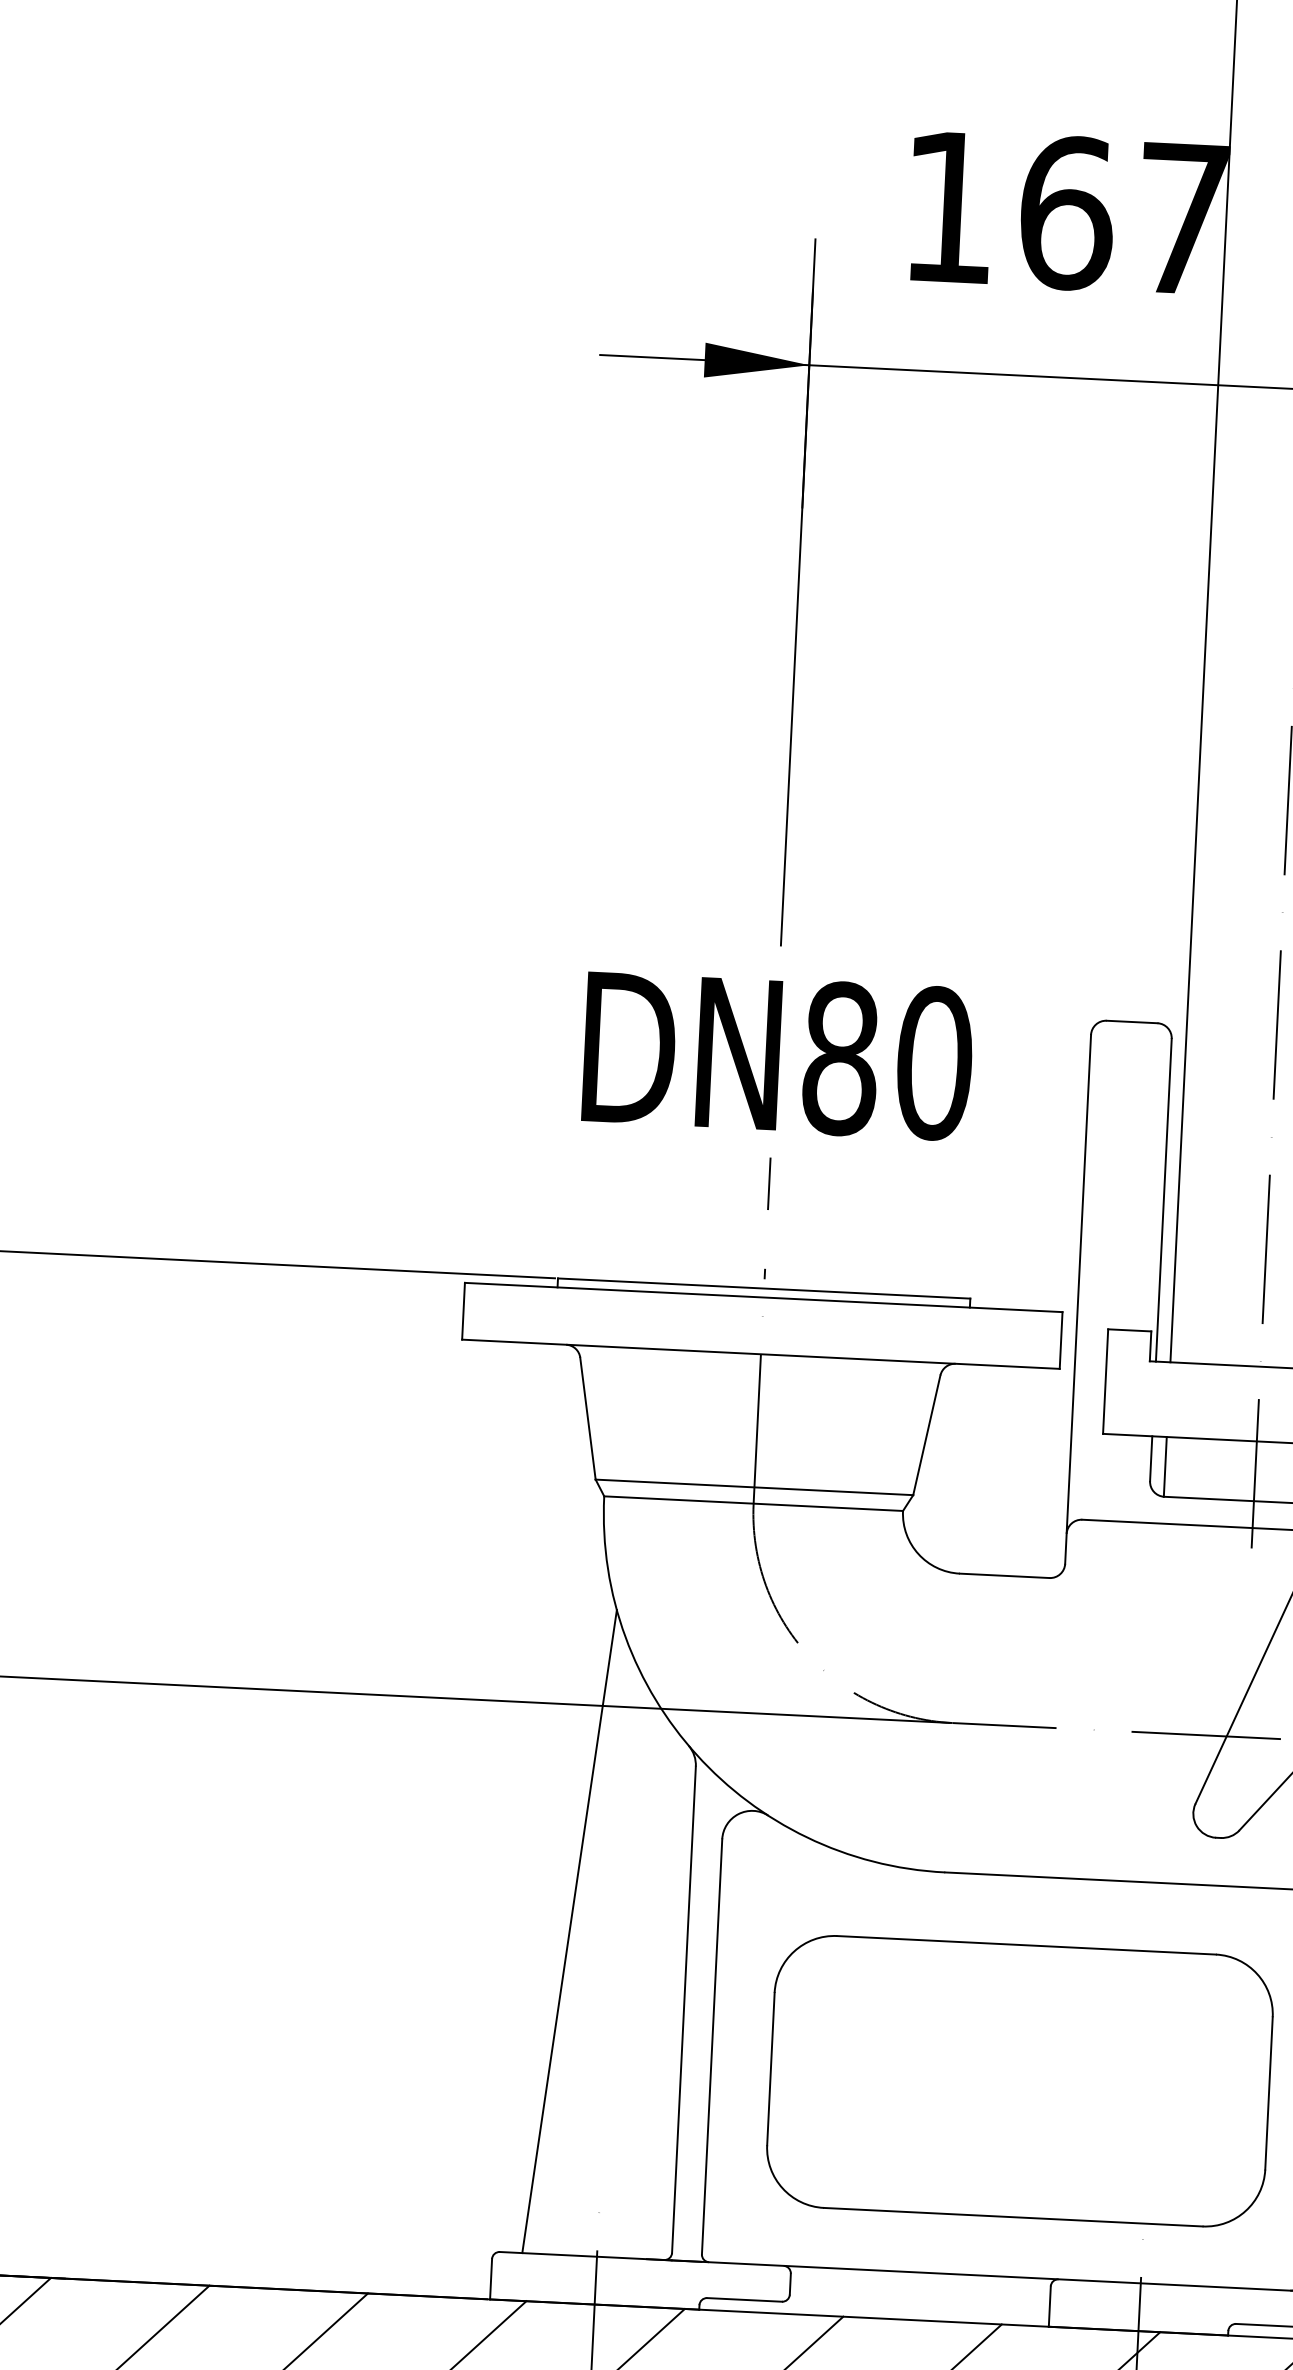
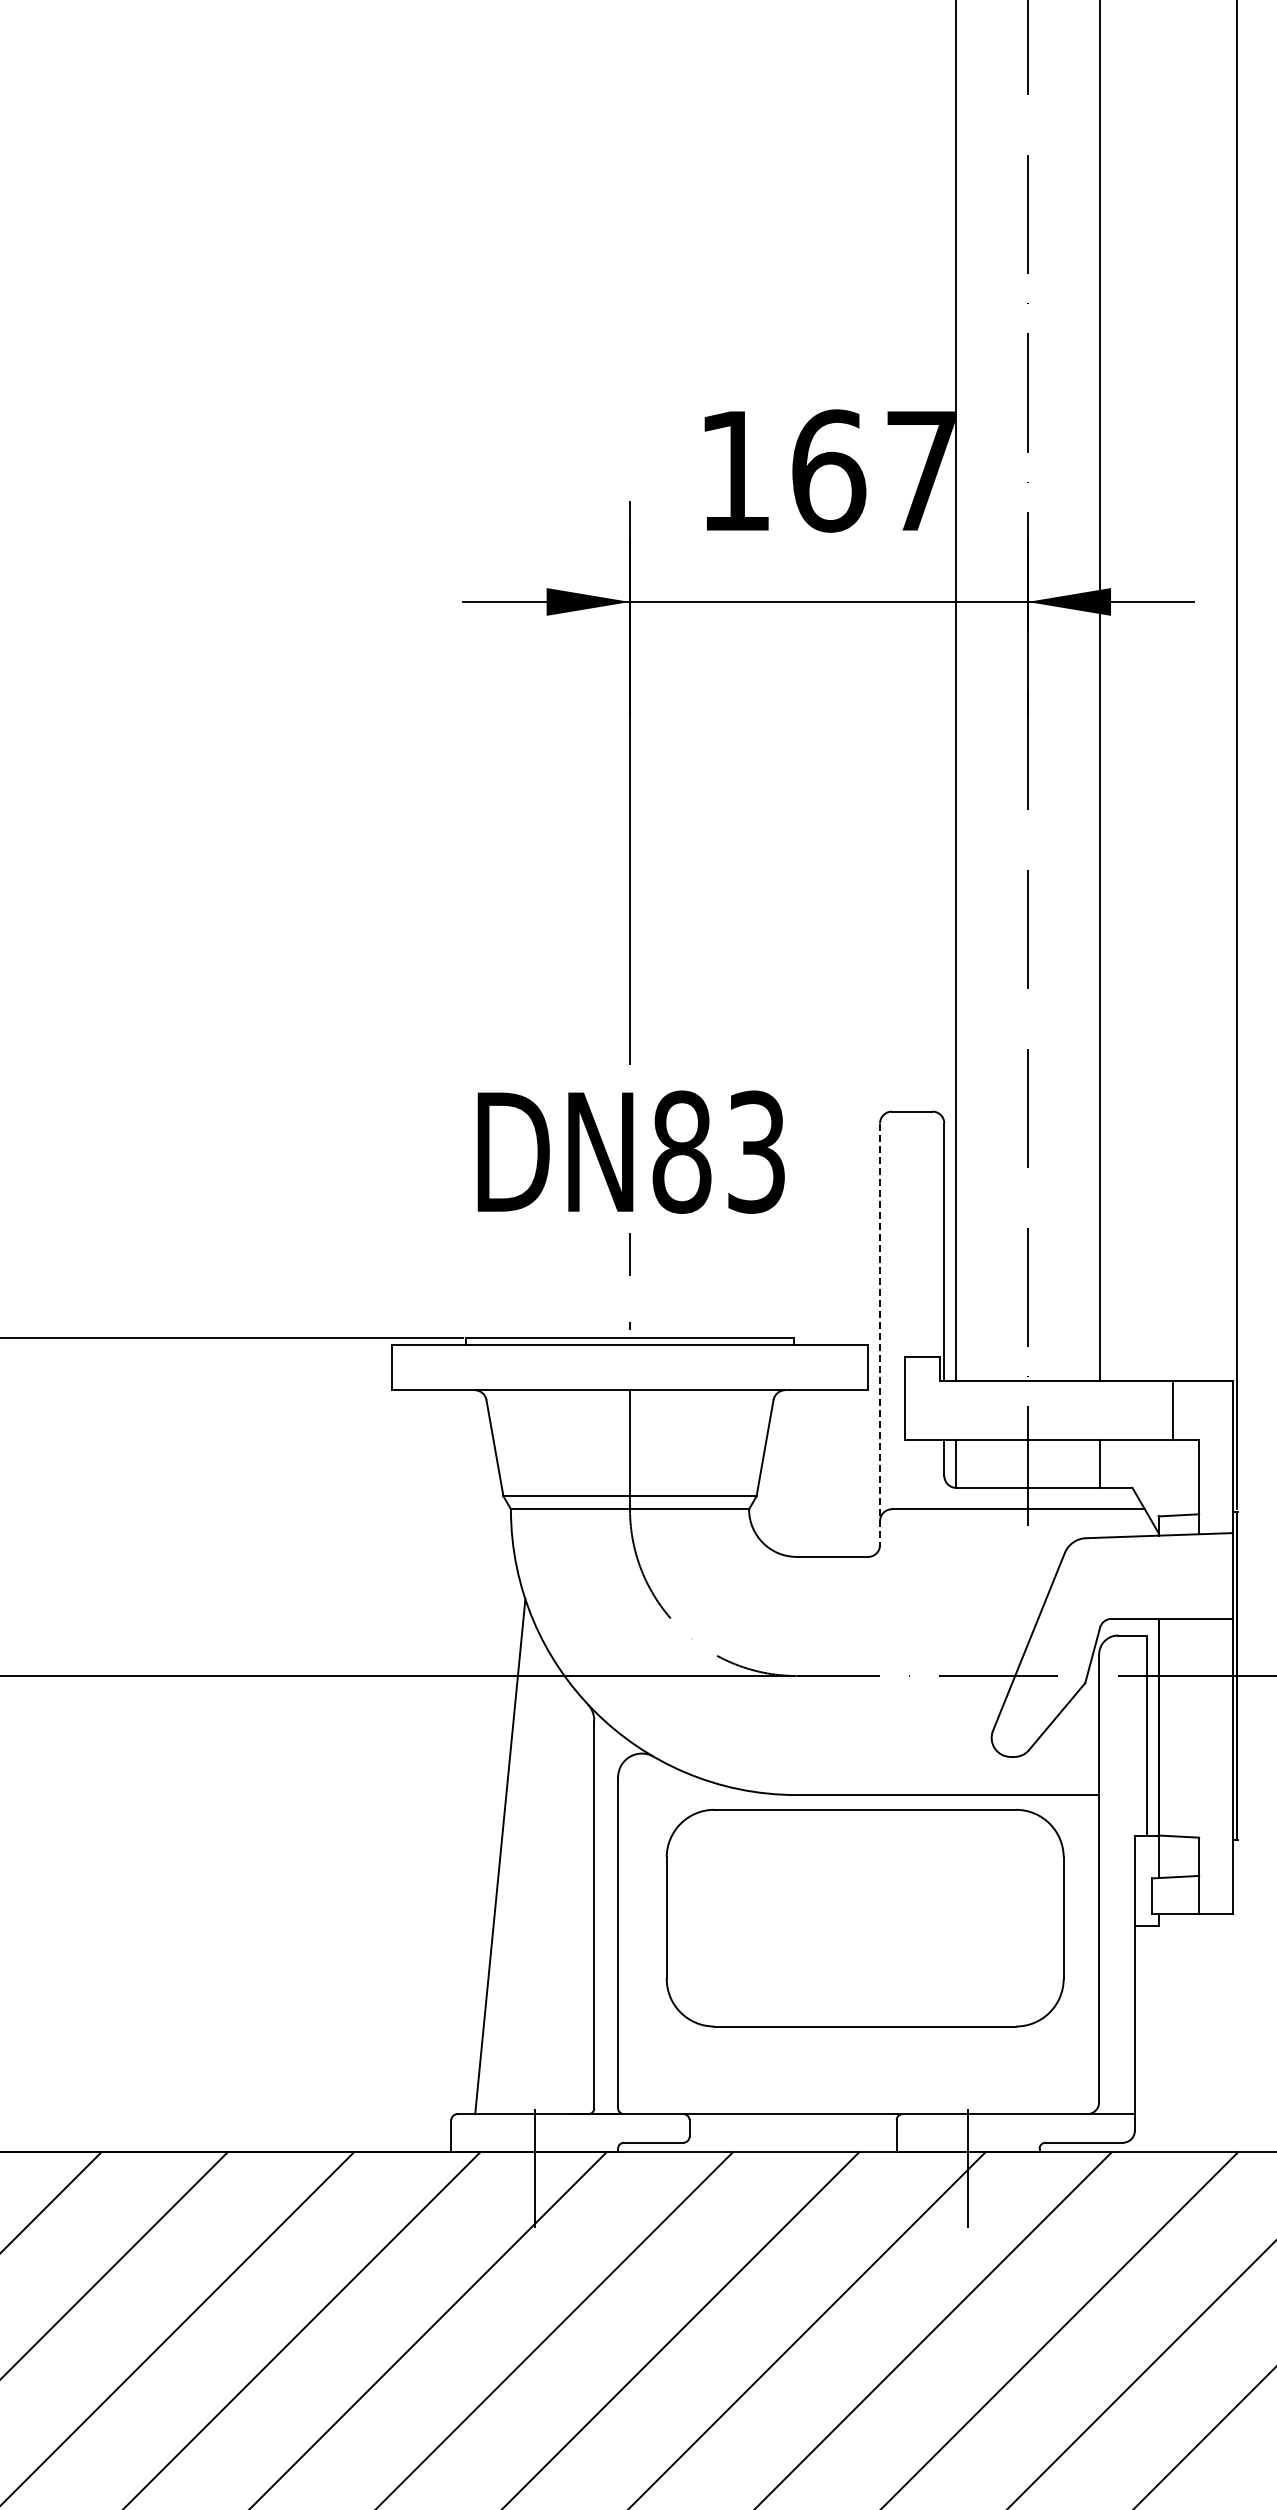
text: (934, 1062) -> (756, 1151), DN80 -> DN83
line: (1078, 1299) -> (880, 1334), solid -> dashed
part: (1019, 2081) -> (864, 1918), moved

